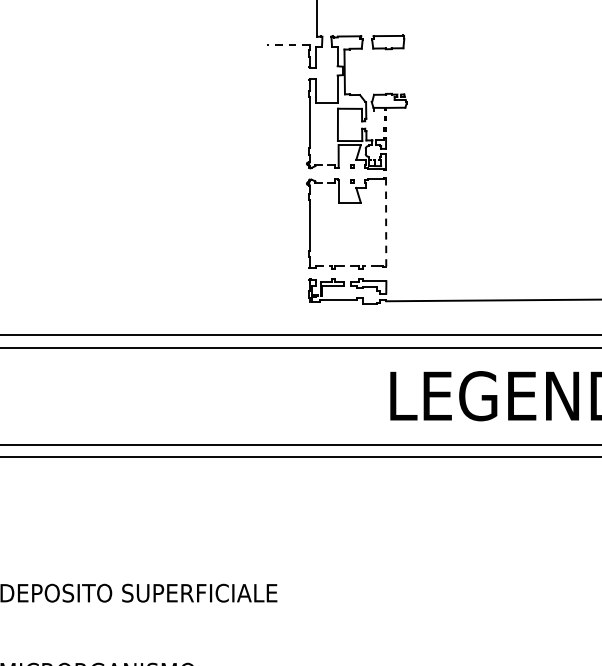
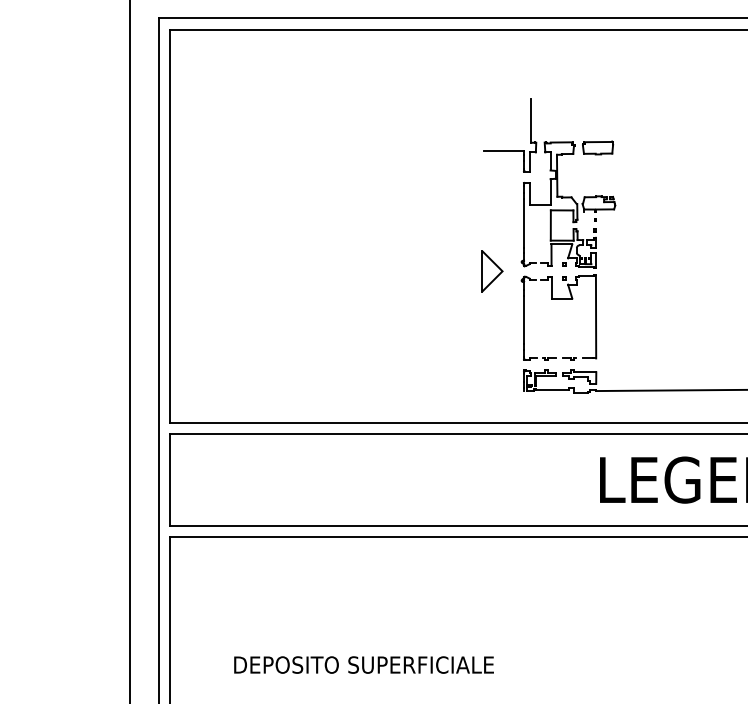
line: (287, 45) -> (503, 150), dashed -> solid
part: (275, 173) -> (492, 271), added
line: (386, 221) -> (596, 316), dashed -> solid

